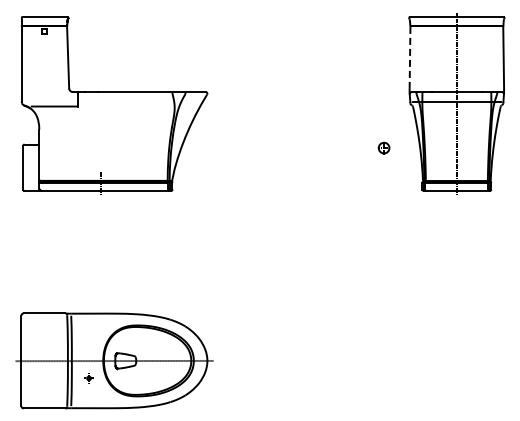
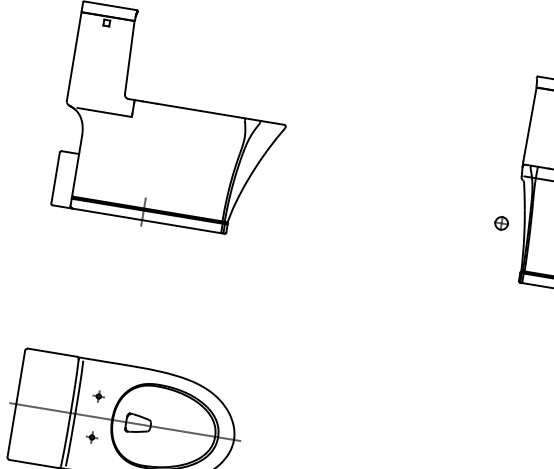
line: (410, 58) -> (530, 125), dashed -> solid
part: (383, 147) -> (501, 222), moved
part: (88, 343) -> (98, 396), added

